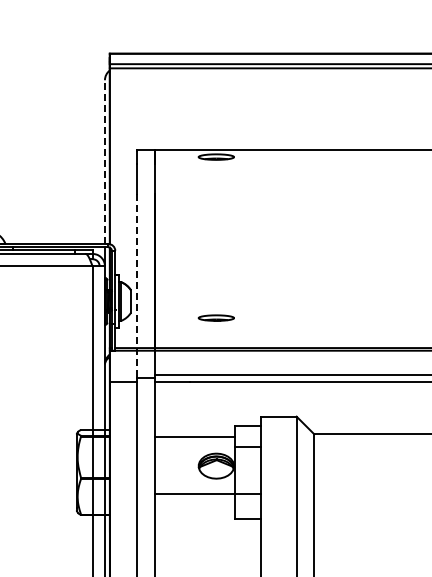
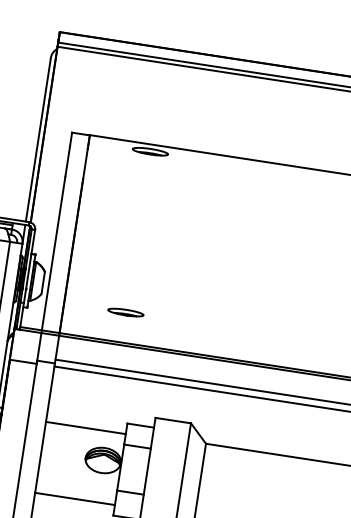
line: (104, 162) -> (37, 140), dashed -> solid
line: (136, 286) -> (50, 268), dashed -> solid
line: (194, 493) -> (75, 498), moved

